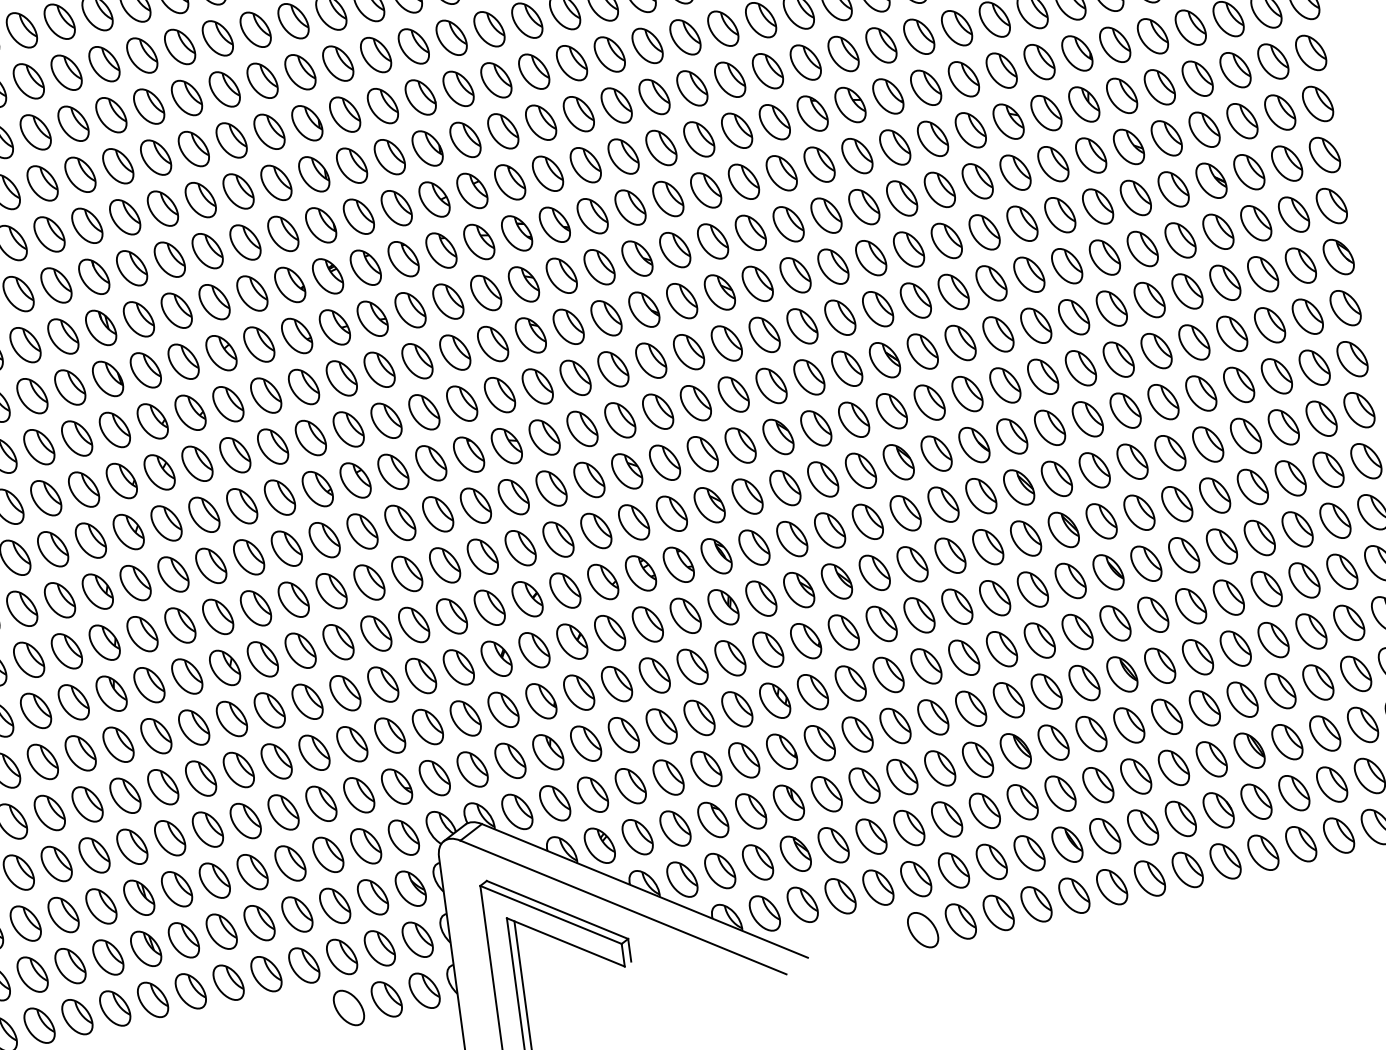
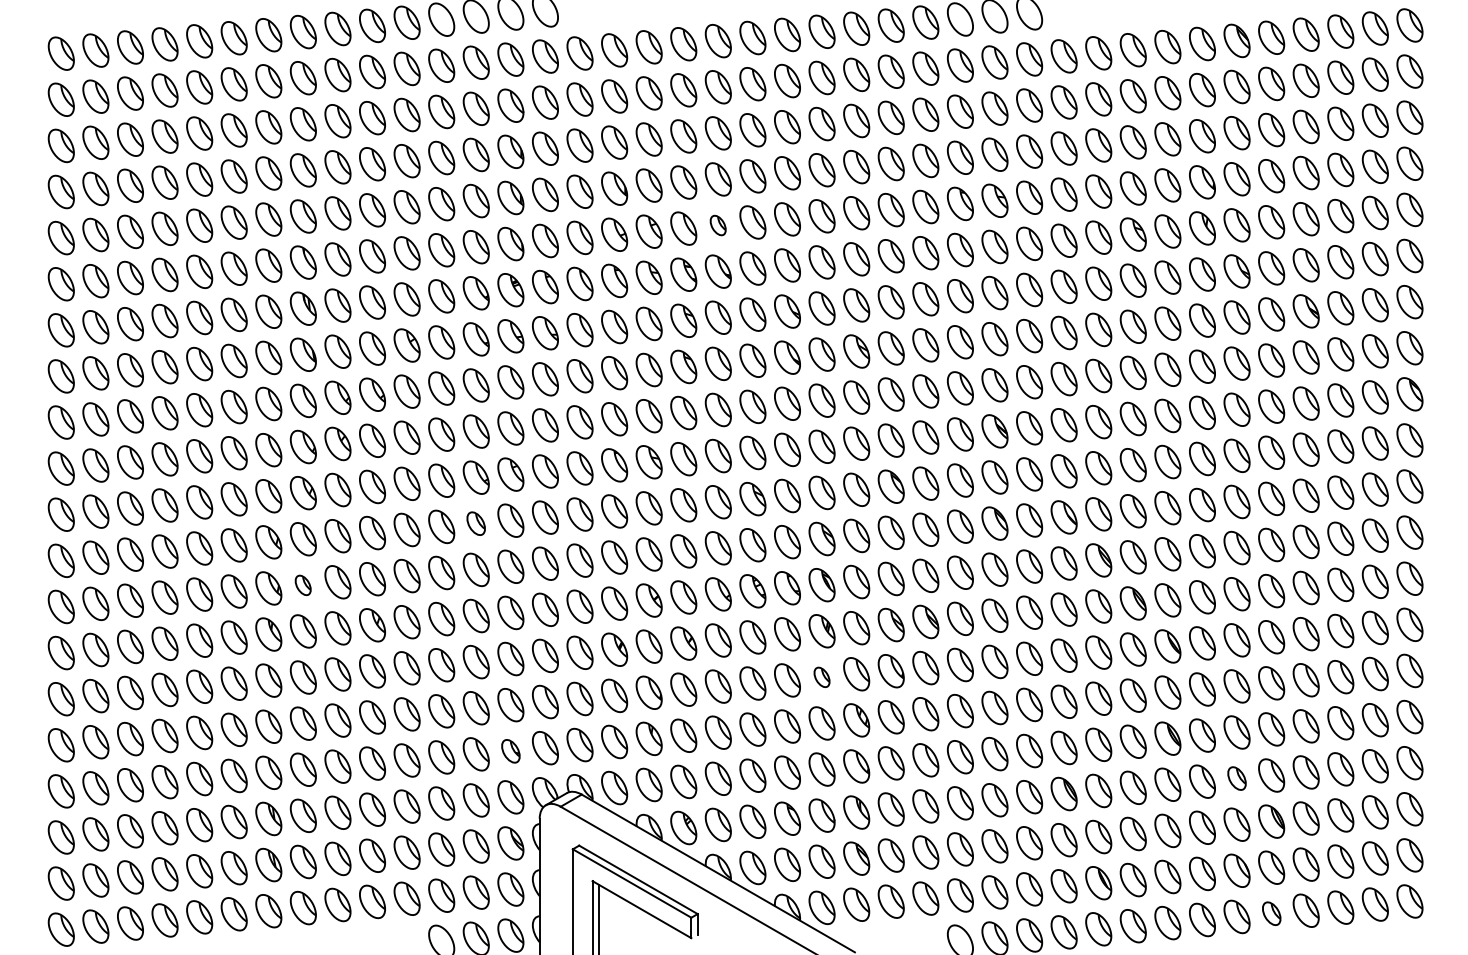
part: (547, 173) -> (717, 225), size x0.6
part: (323, 539) -> (475, 523), size x0.7
part: (141, 634) -> (302, 585), size x0.6
part: (729, 658) -> (821, 677), size x0.6
part: (1204, 708) -> (1236, 778), size x0.7
part: (396, 787) -> (510, 751), size x0.7
part: (1263, 852) -> (1271, 913), size x0.7

